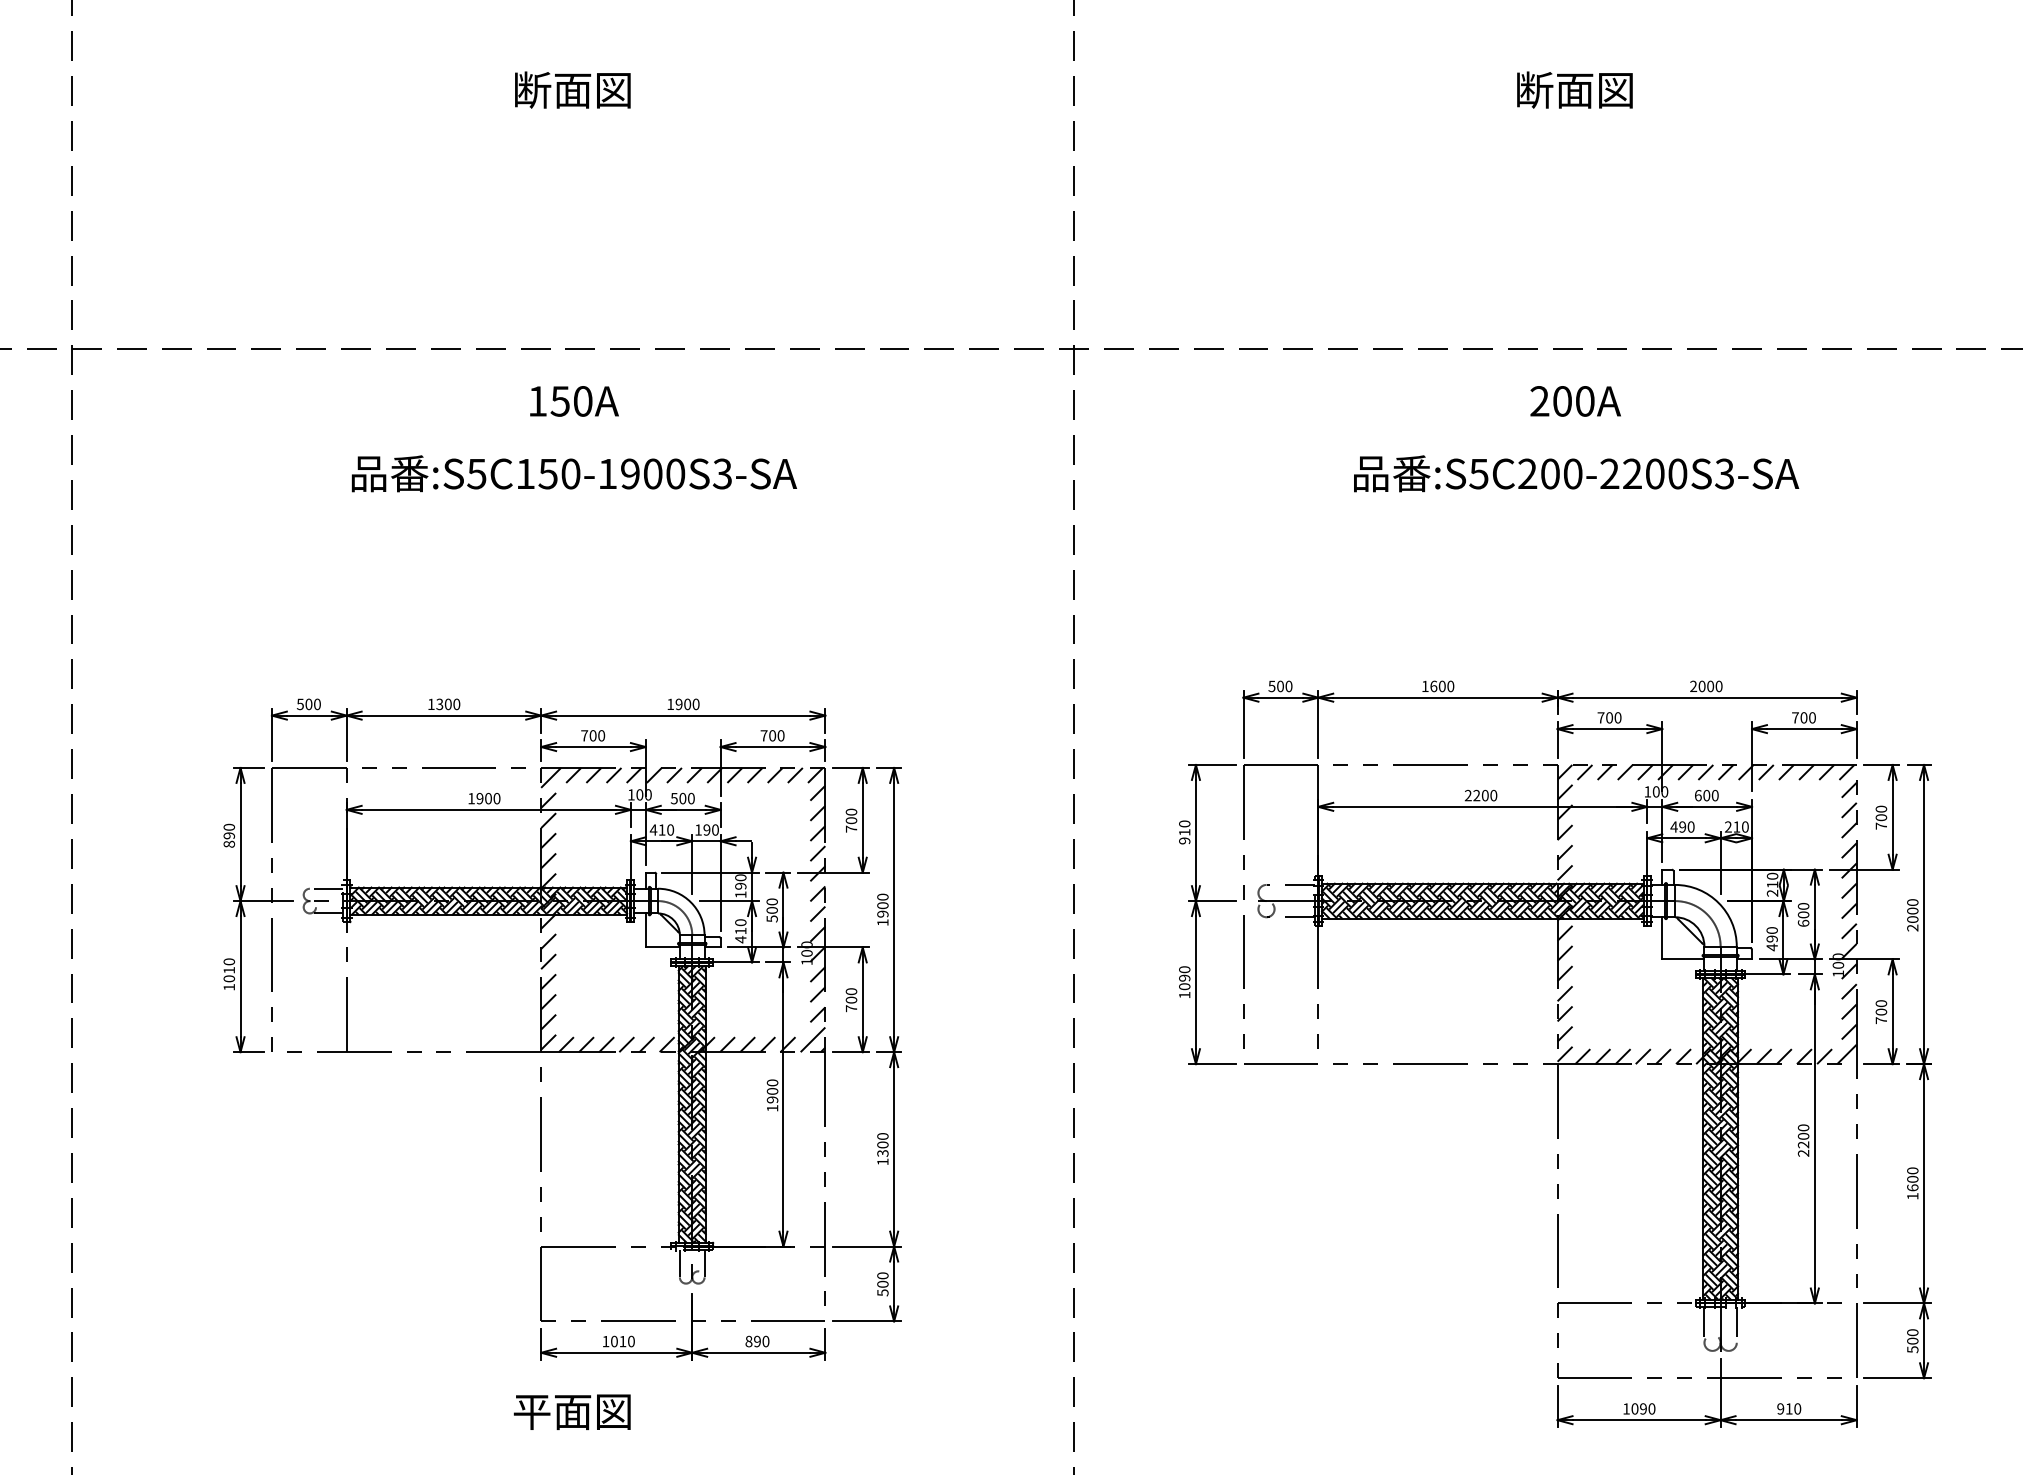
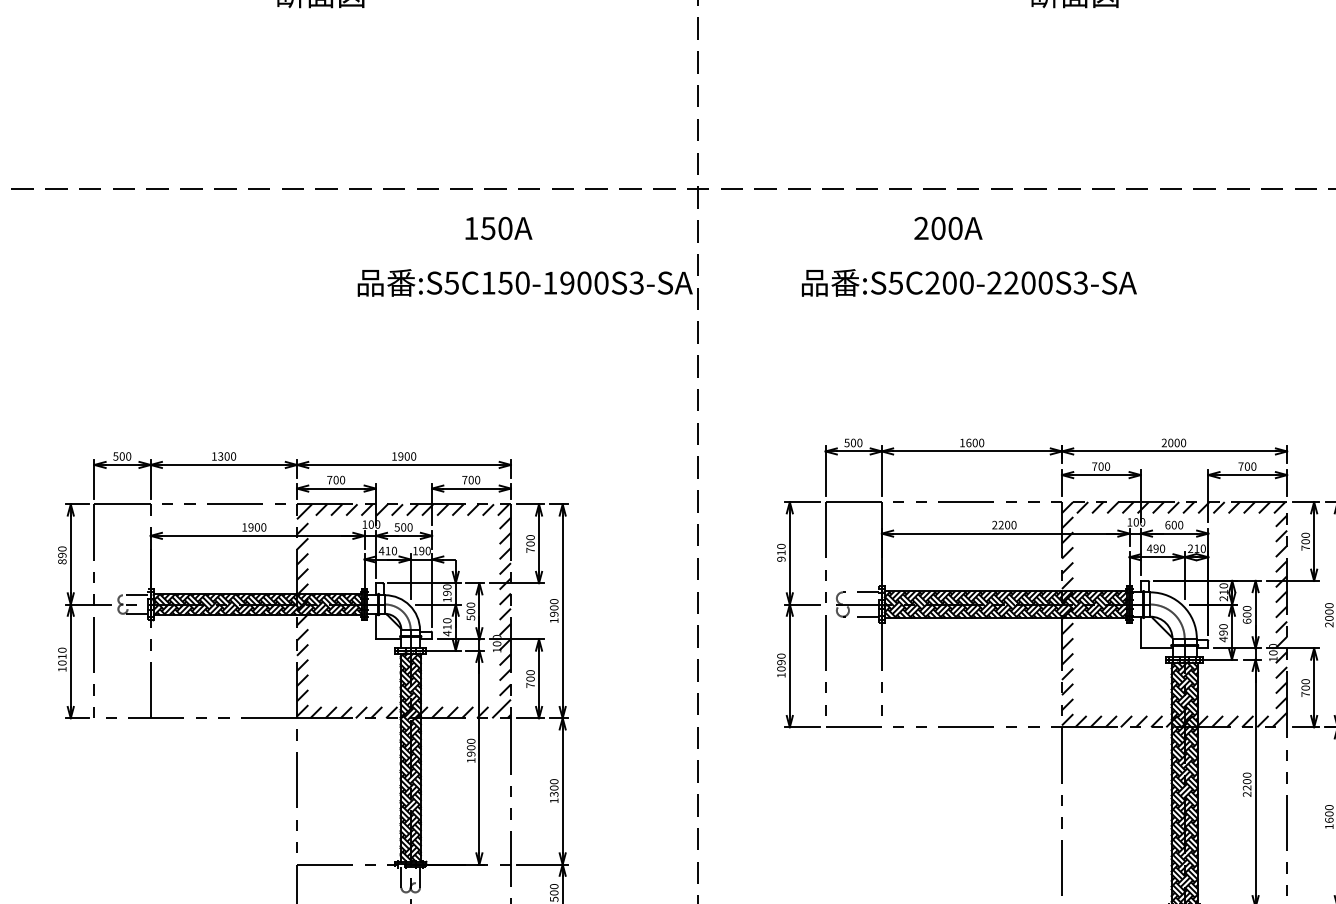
text: (574, 401) -> (498, 228), moved
text: (1575, 401) -> (948, 228), moved
text: (573, 473) -> (524, 282), moved
text: (1576, 473) -> (969, 282), moved

